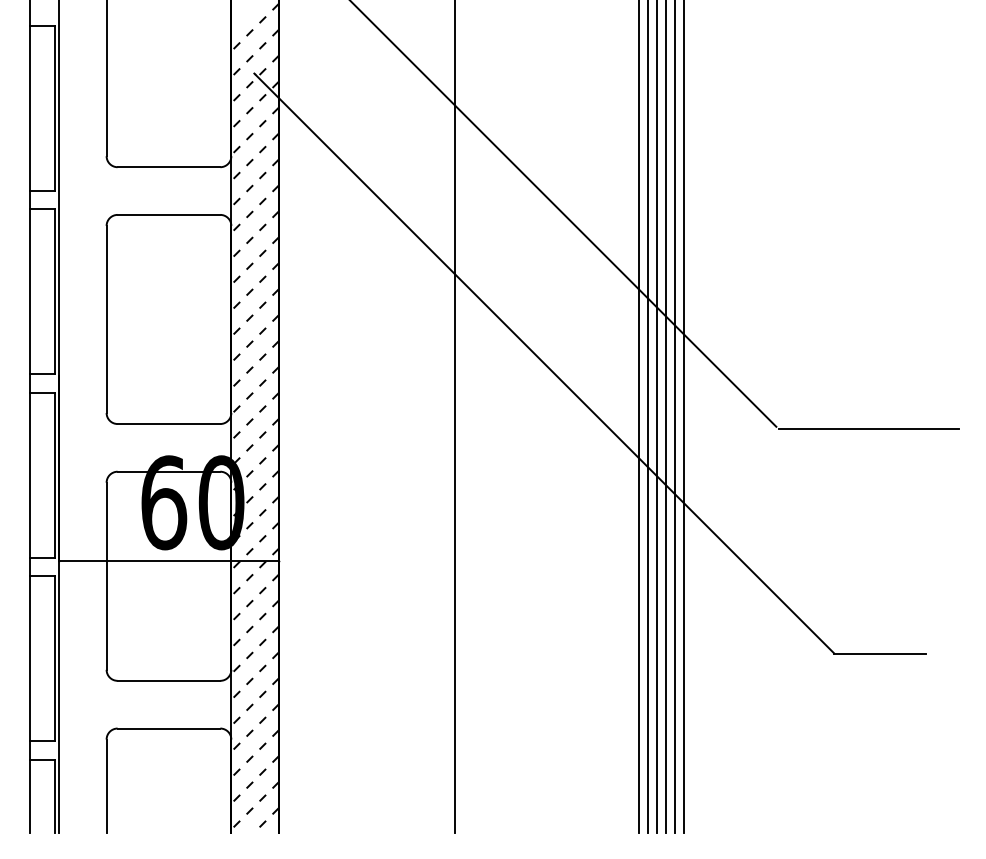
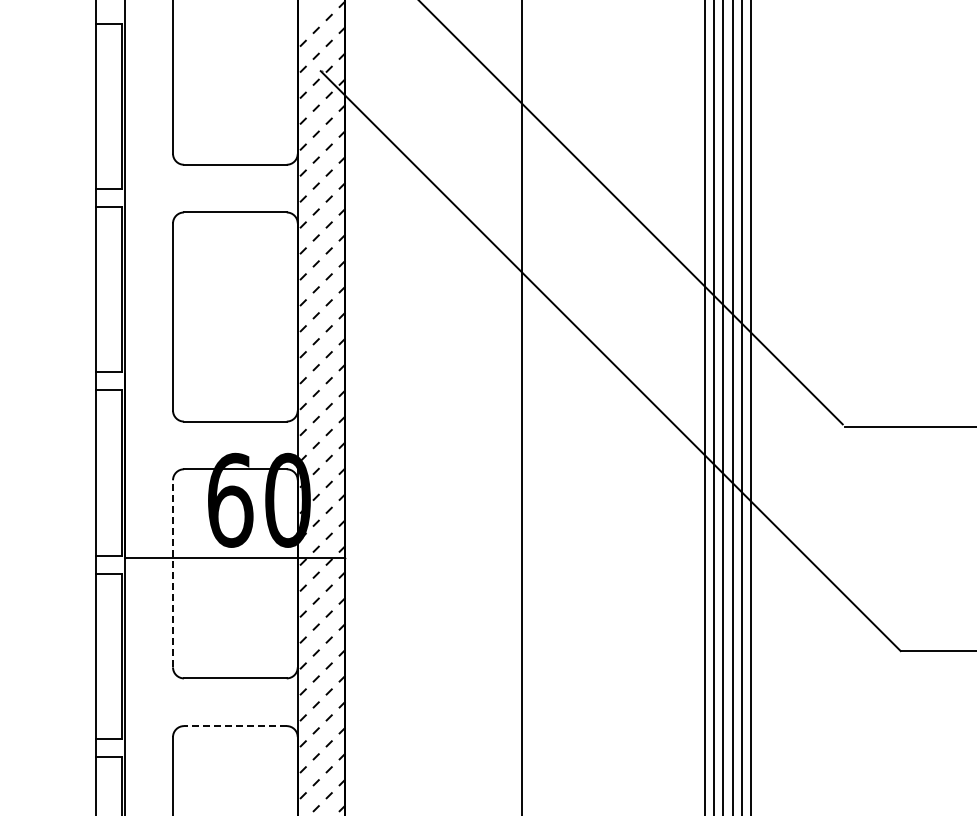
line: (106, 576) -> (172, 574), solid -> dashed
line: (168, 728) -> (234, 726), solid -> dashed

